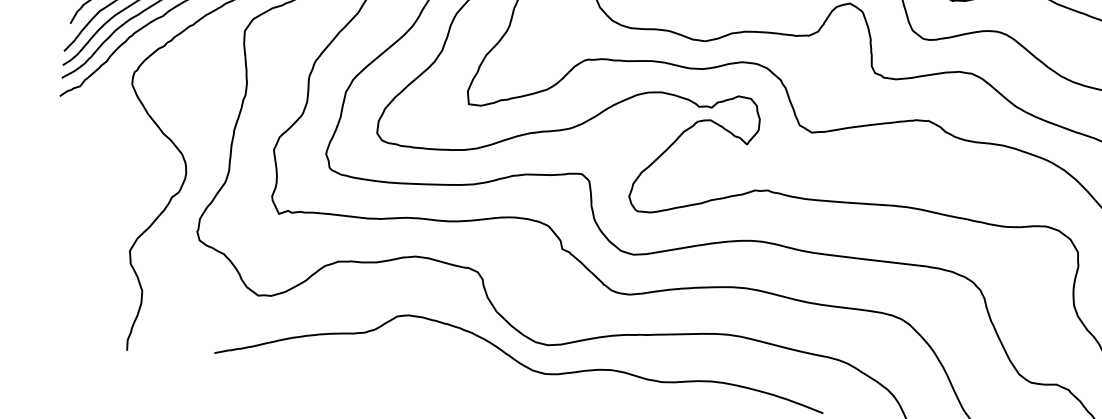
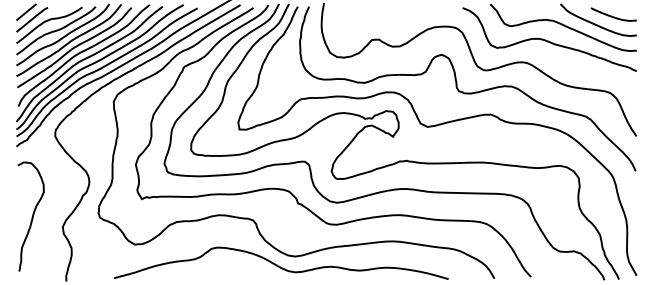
curve: (74, 227) -> (31, 217), added

